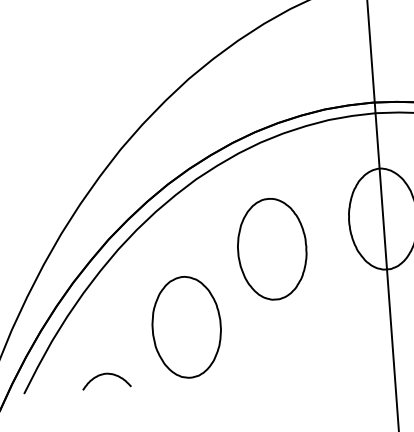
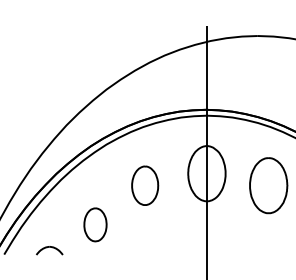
part: (270, 249) -> (144, 185), size x0.7
part: (186, 326) -> (95, 224), size x0.6

